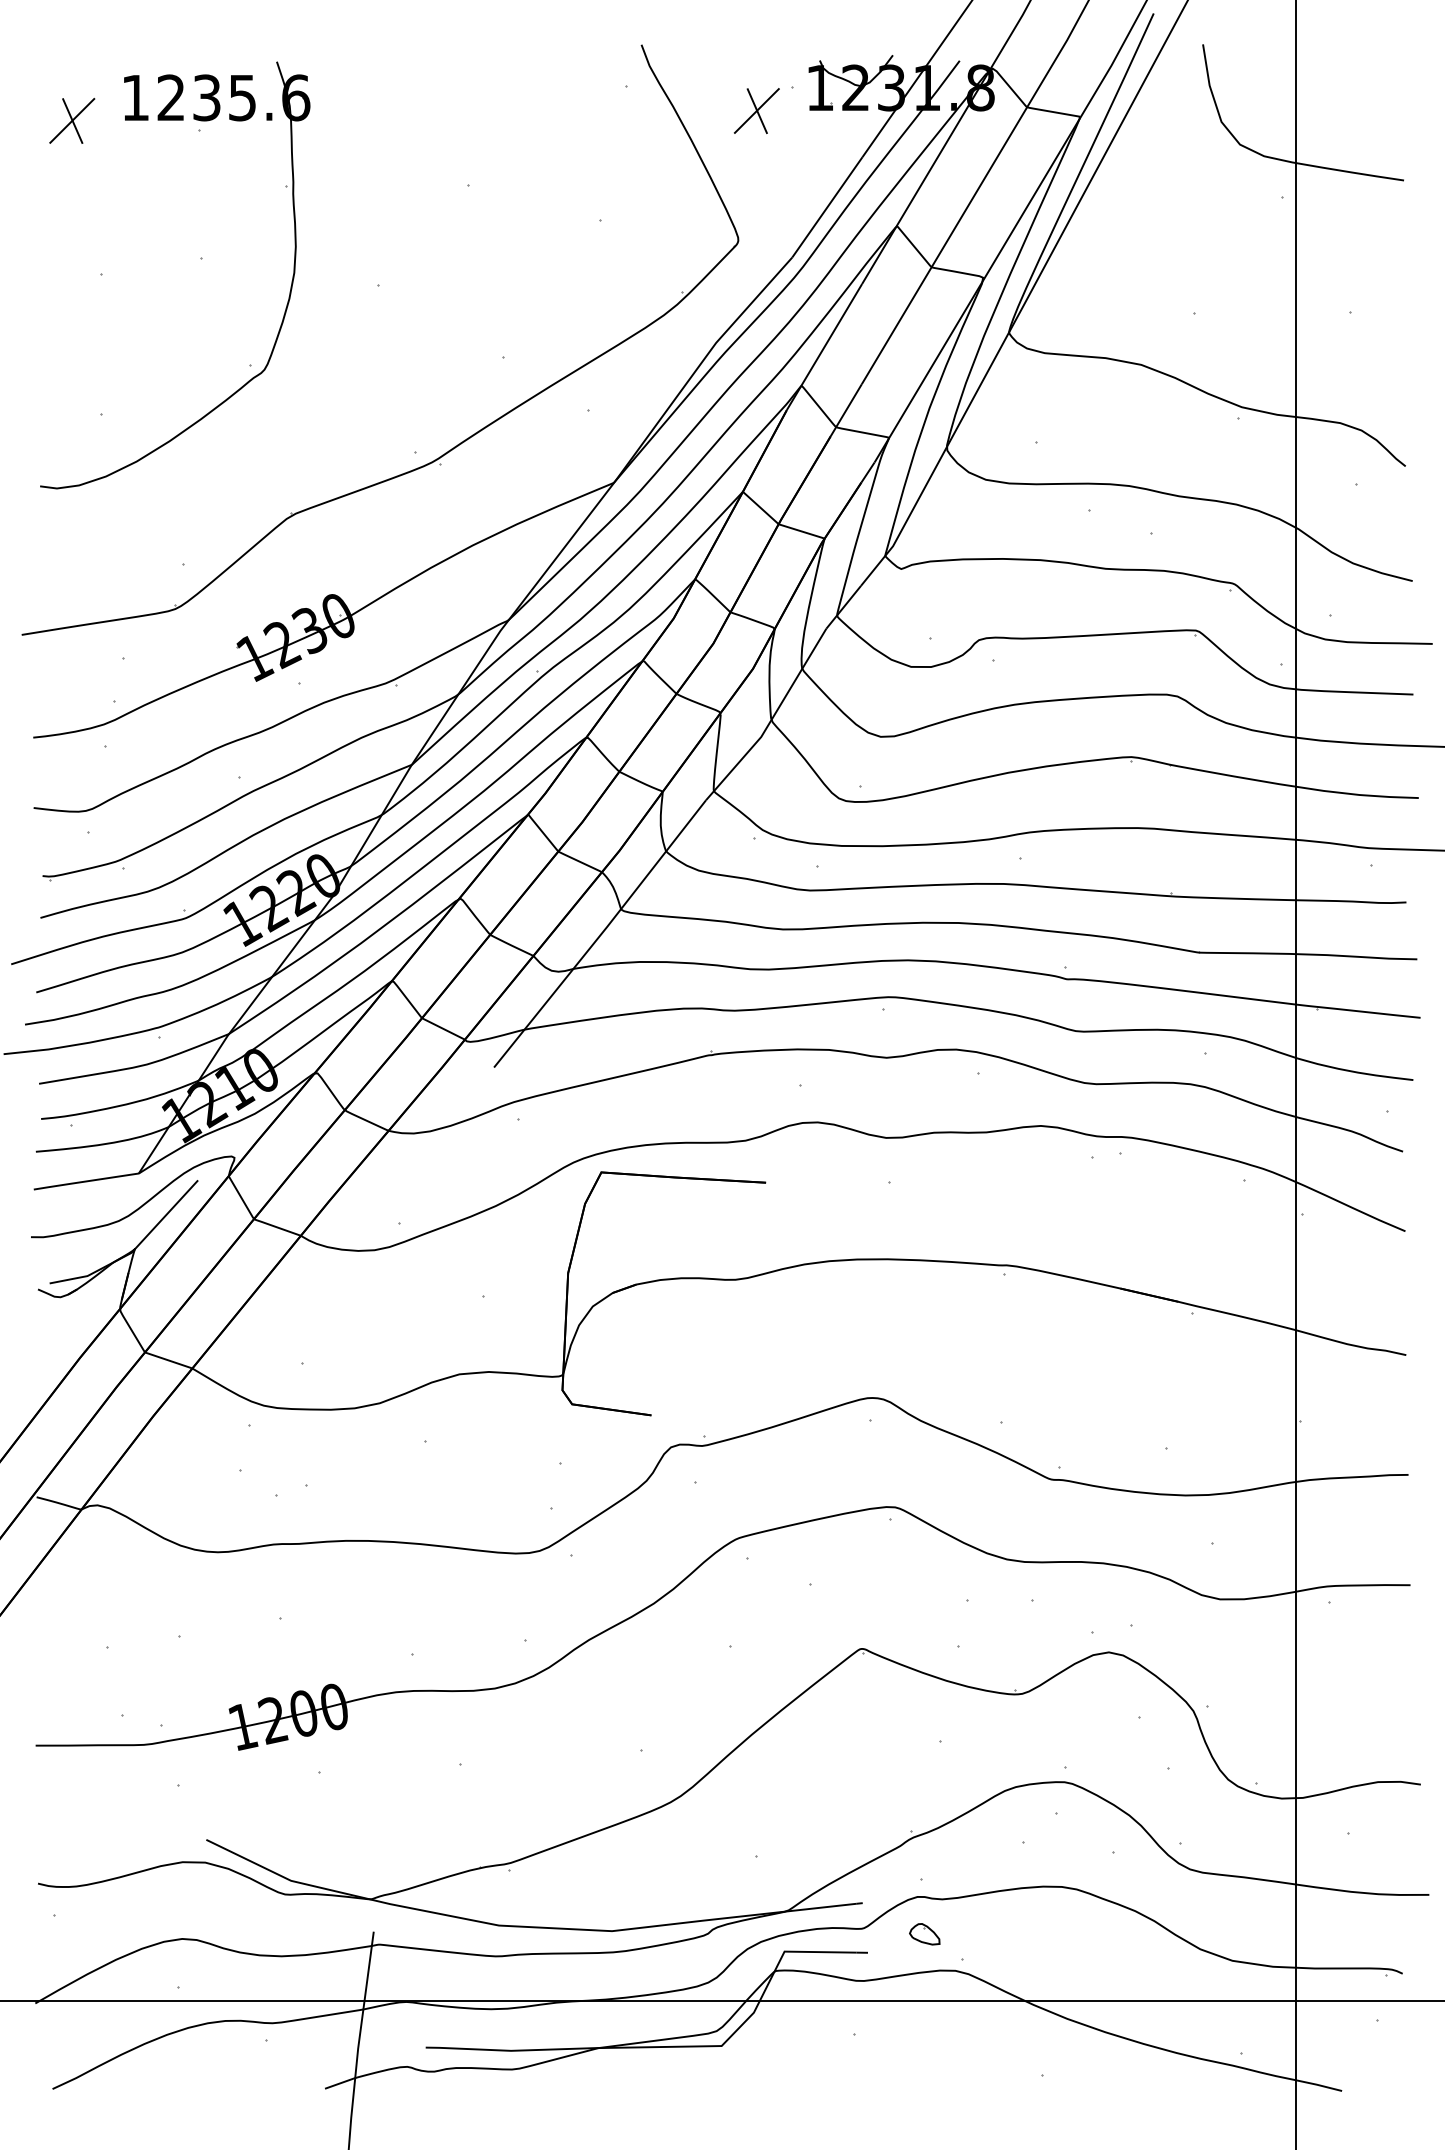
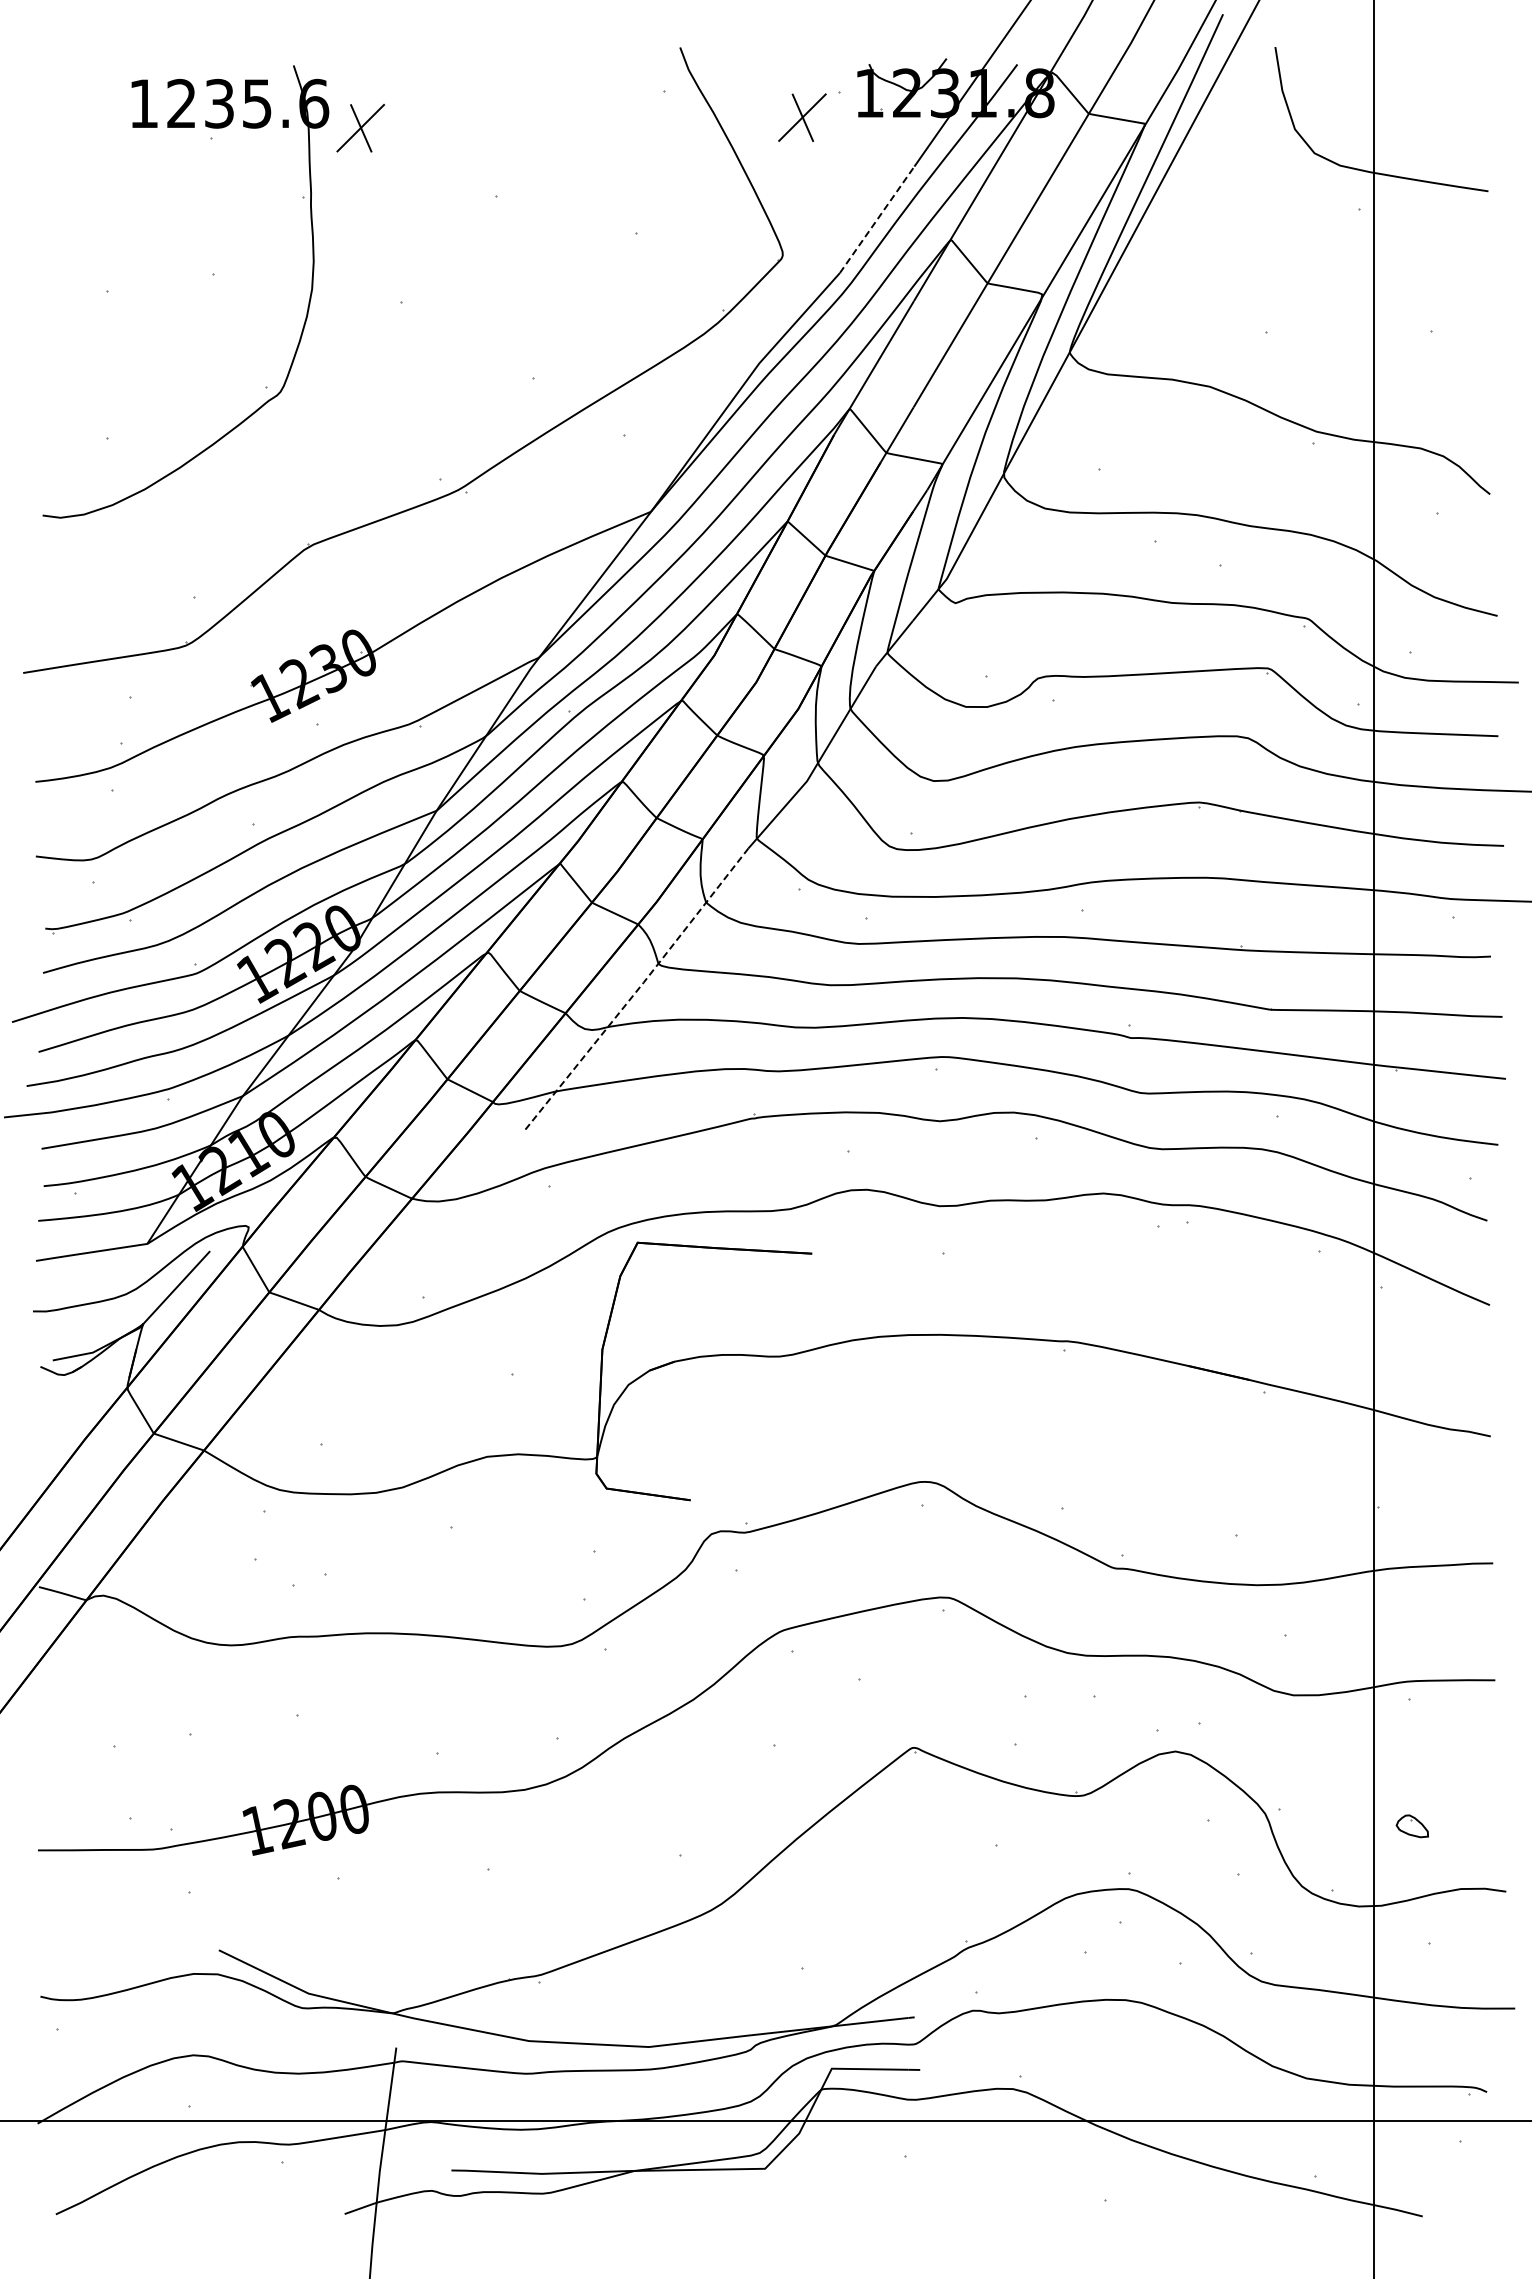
part: (72, 121) -> (360, 128), moved
line: (827, 207) -> (877, 219), solid -> dashed
line: (601, 934) -> (637, 990), solid -> dashed
part: (923, 1934) -> (1411, 1826), moved

